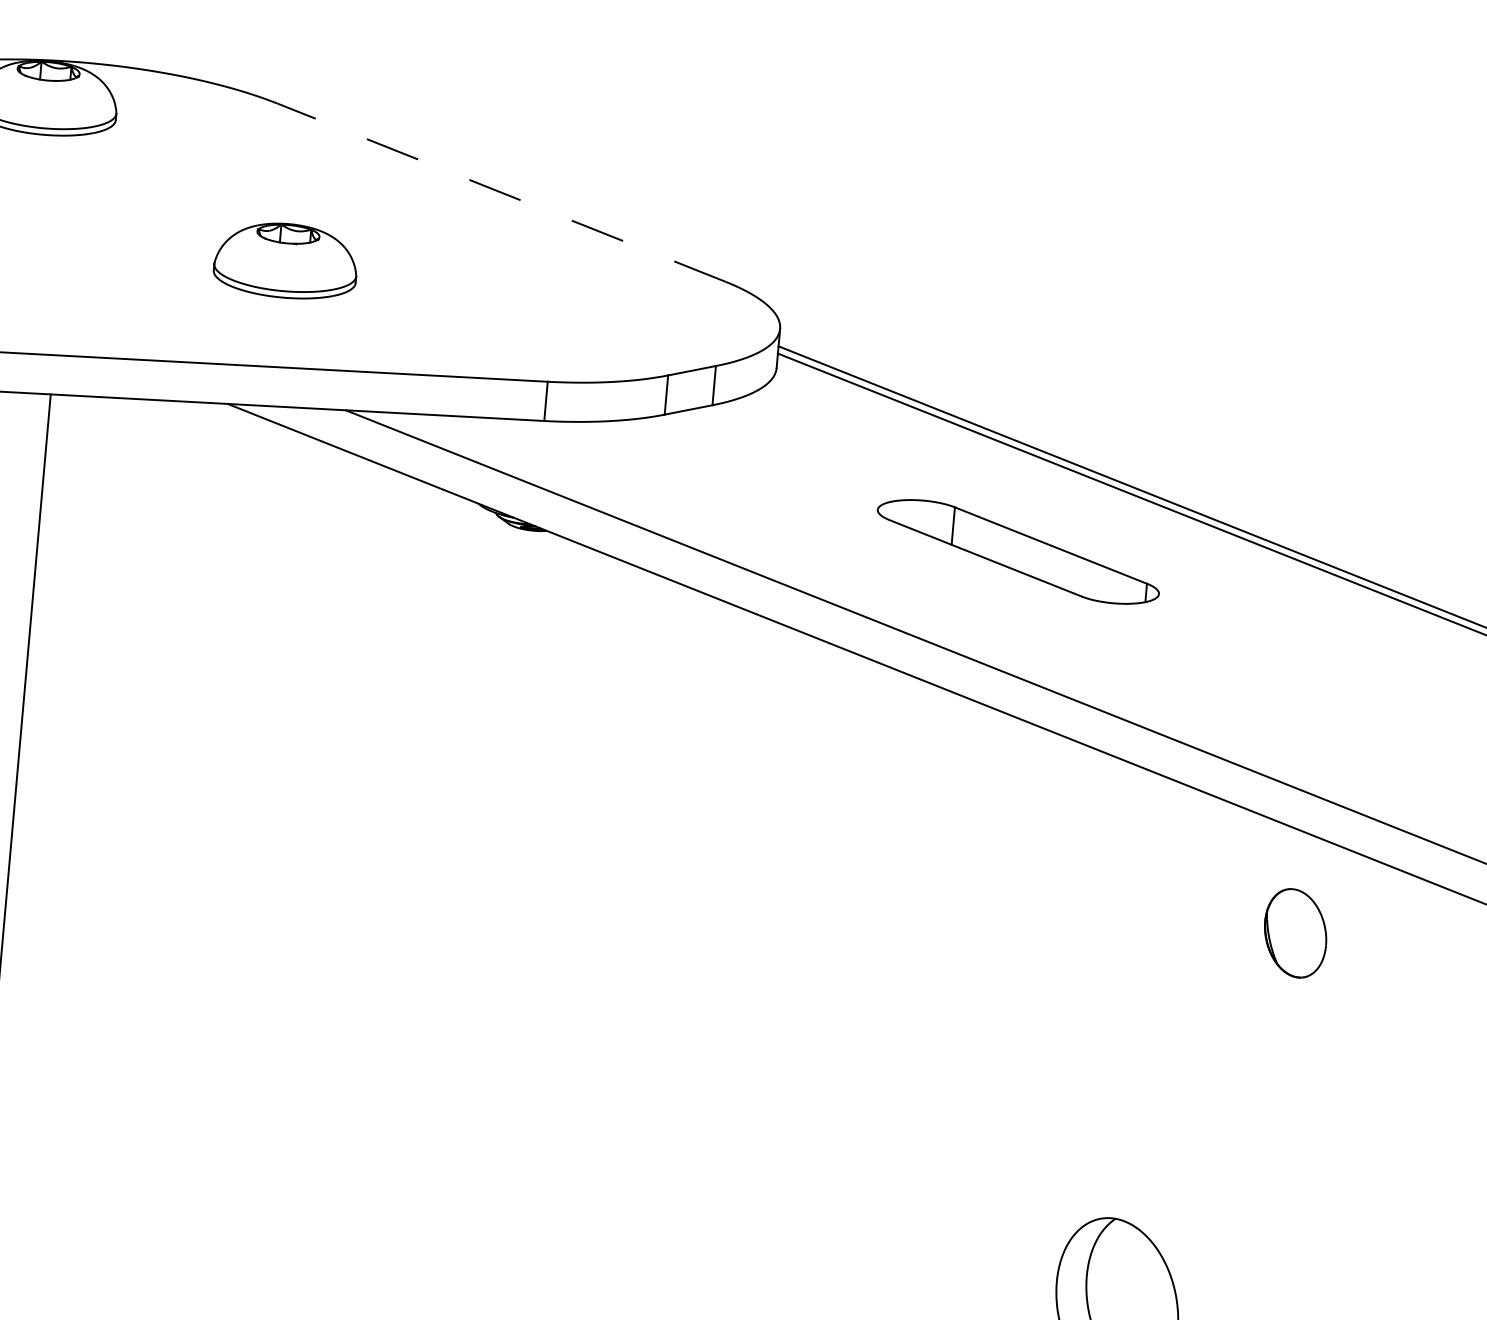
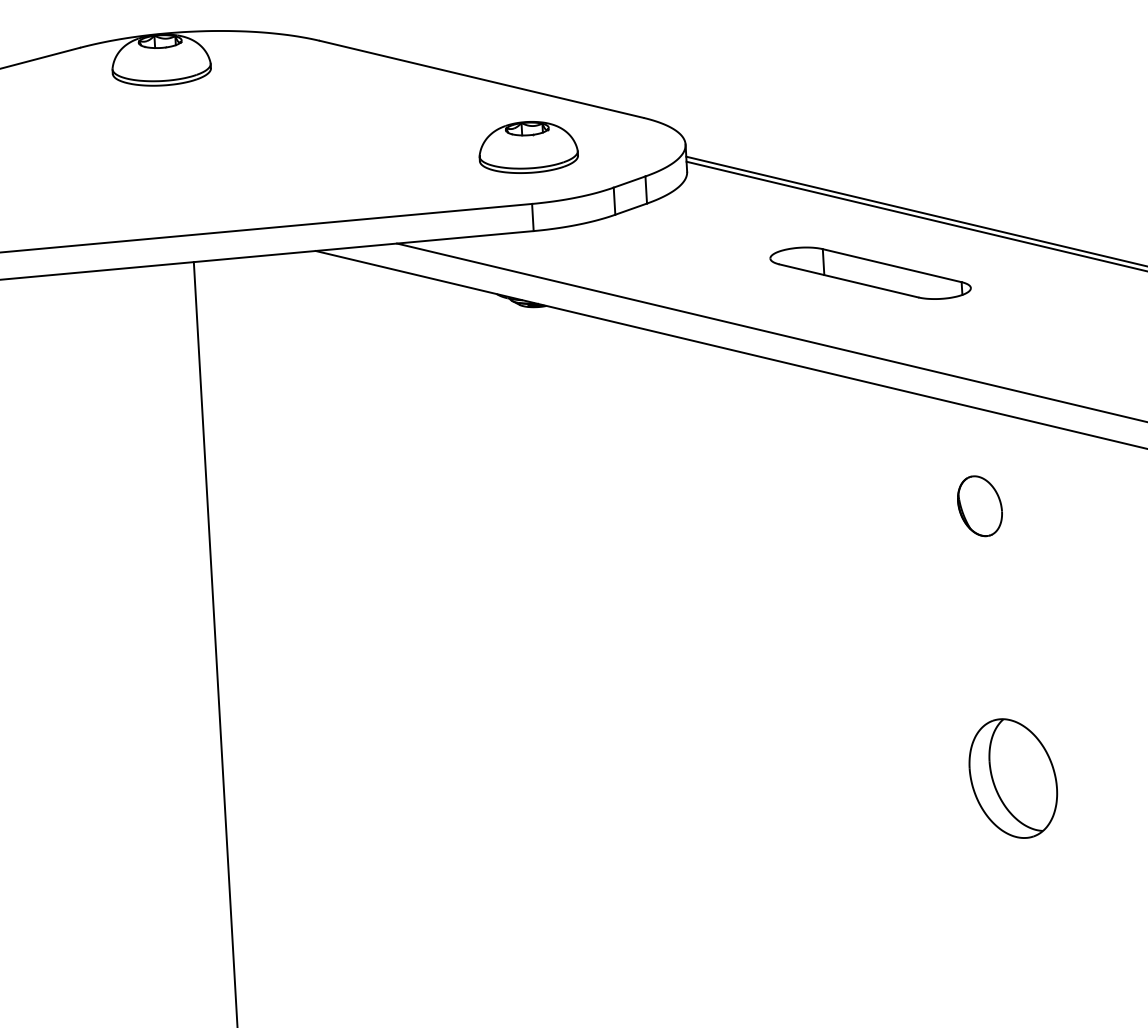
line: (501, 192) -> (481, 79), dashed -> solid
part: (286, 261) -> (528, 147), moved
part: (1294, 933) -> (979, 506), moved

